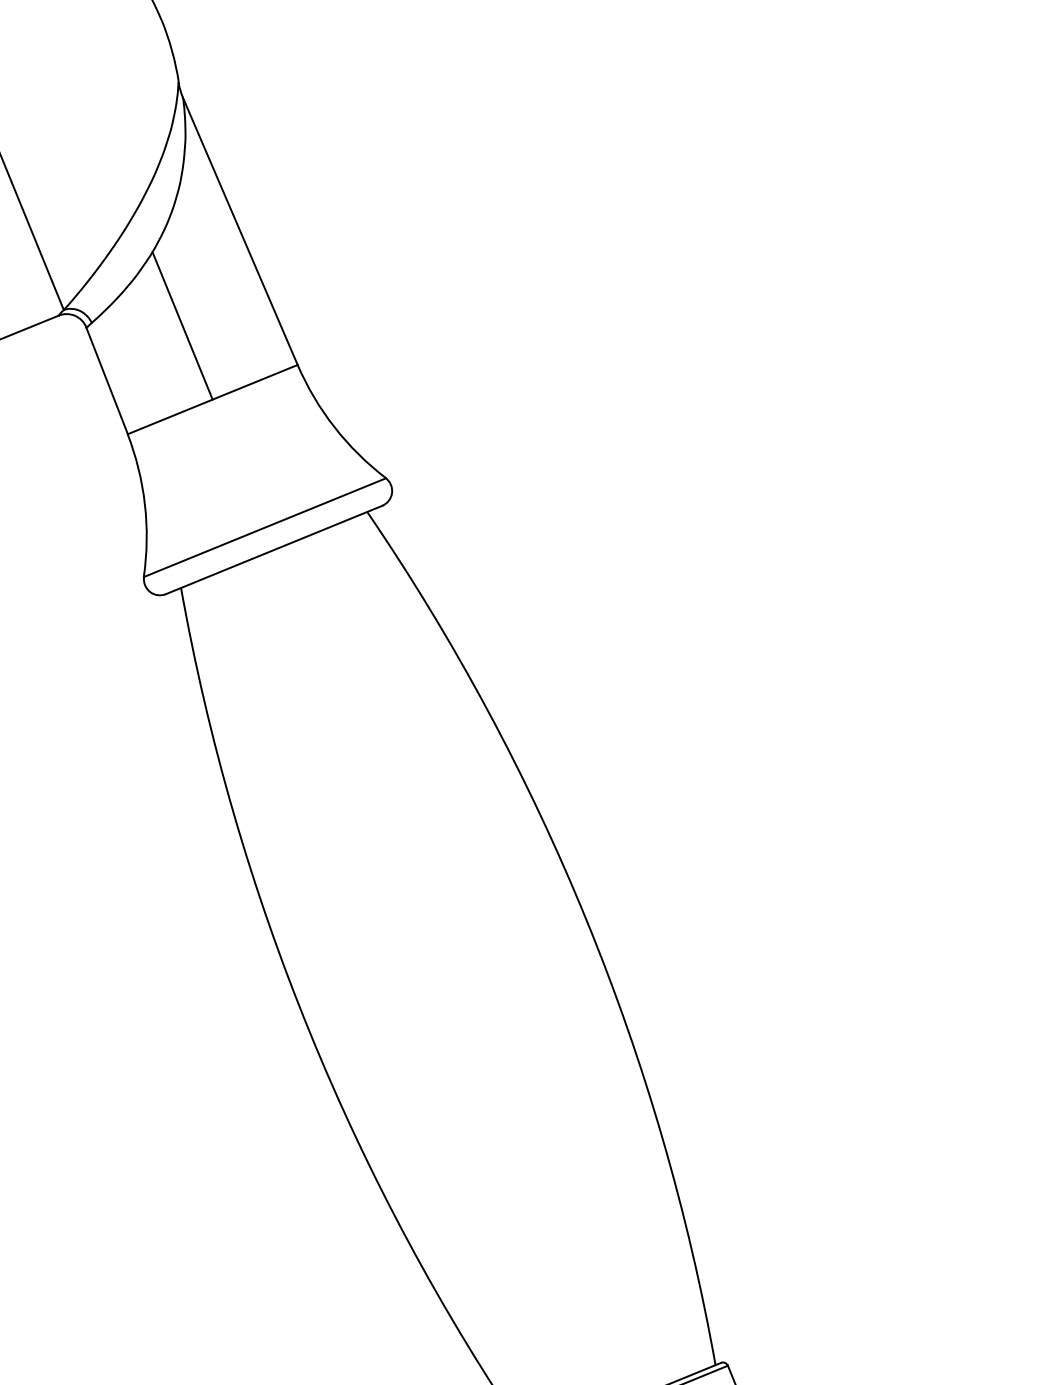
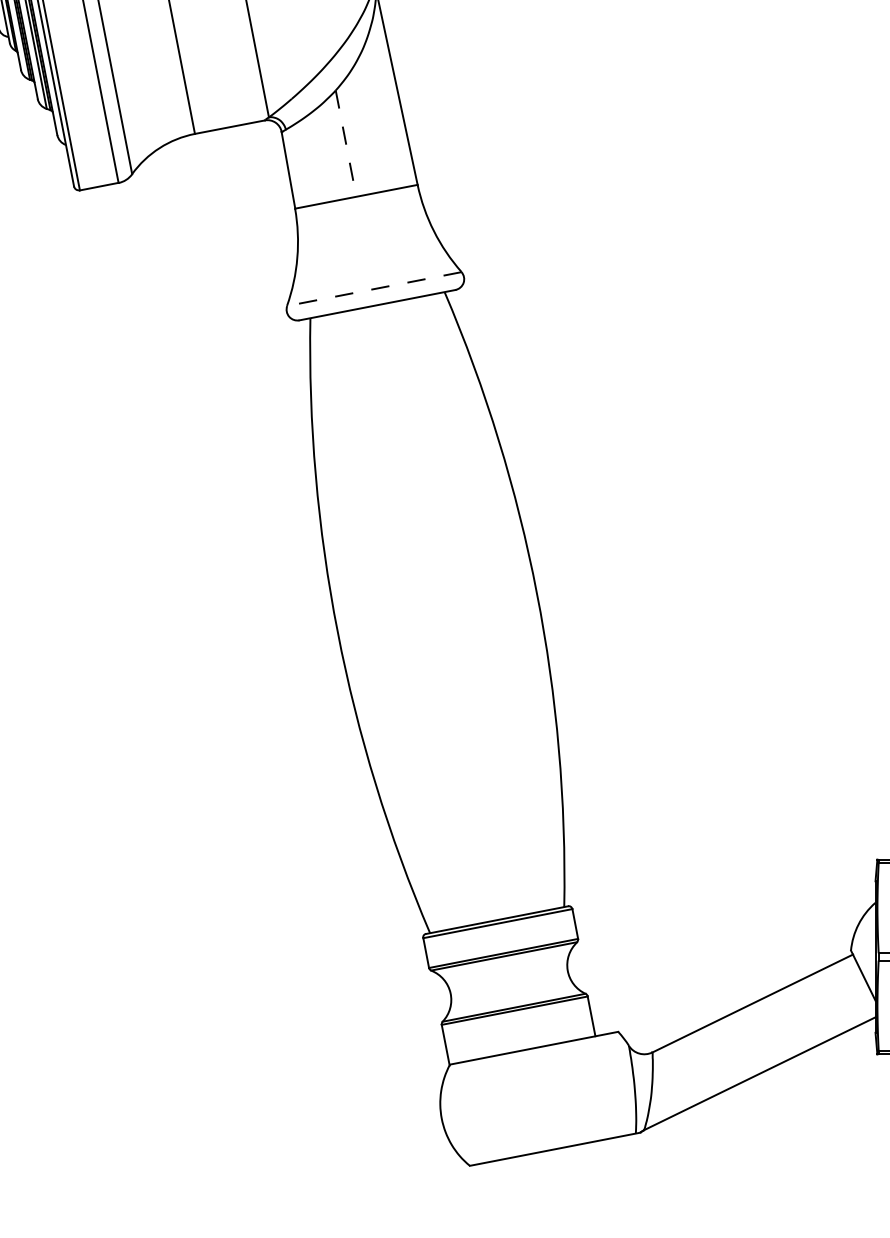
line: (183, 326) -> (346, 144), solid -> dashed
line: (265, 528) -> (374, 289), solid -> dashed

